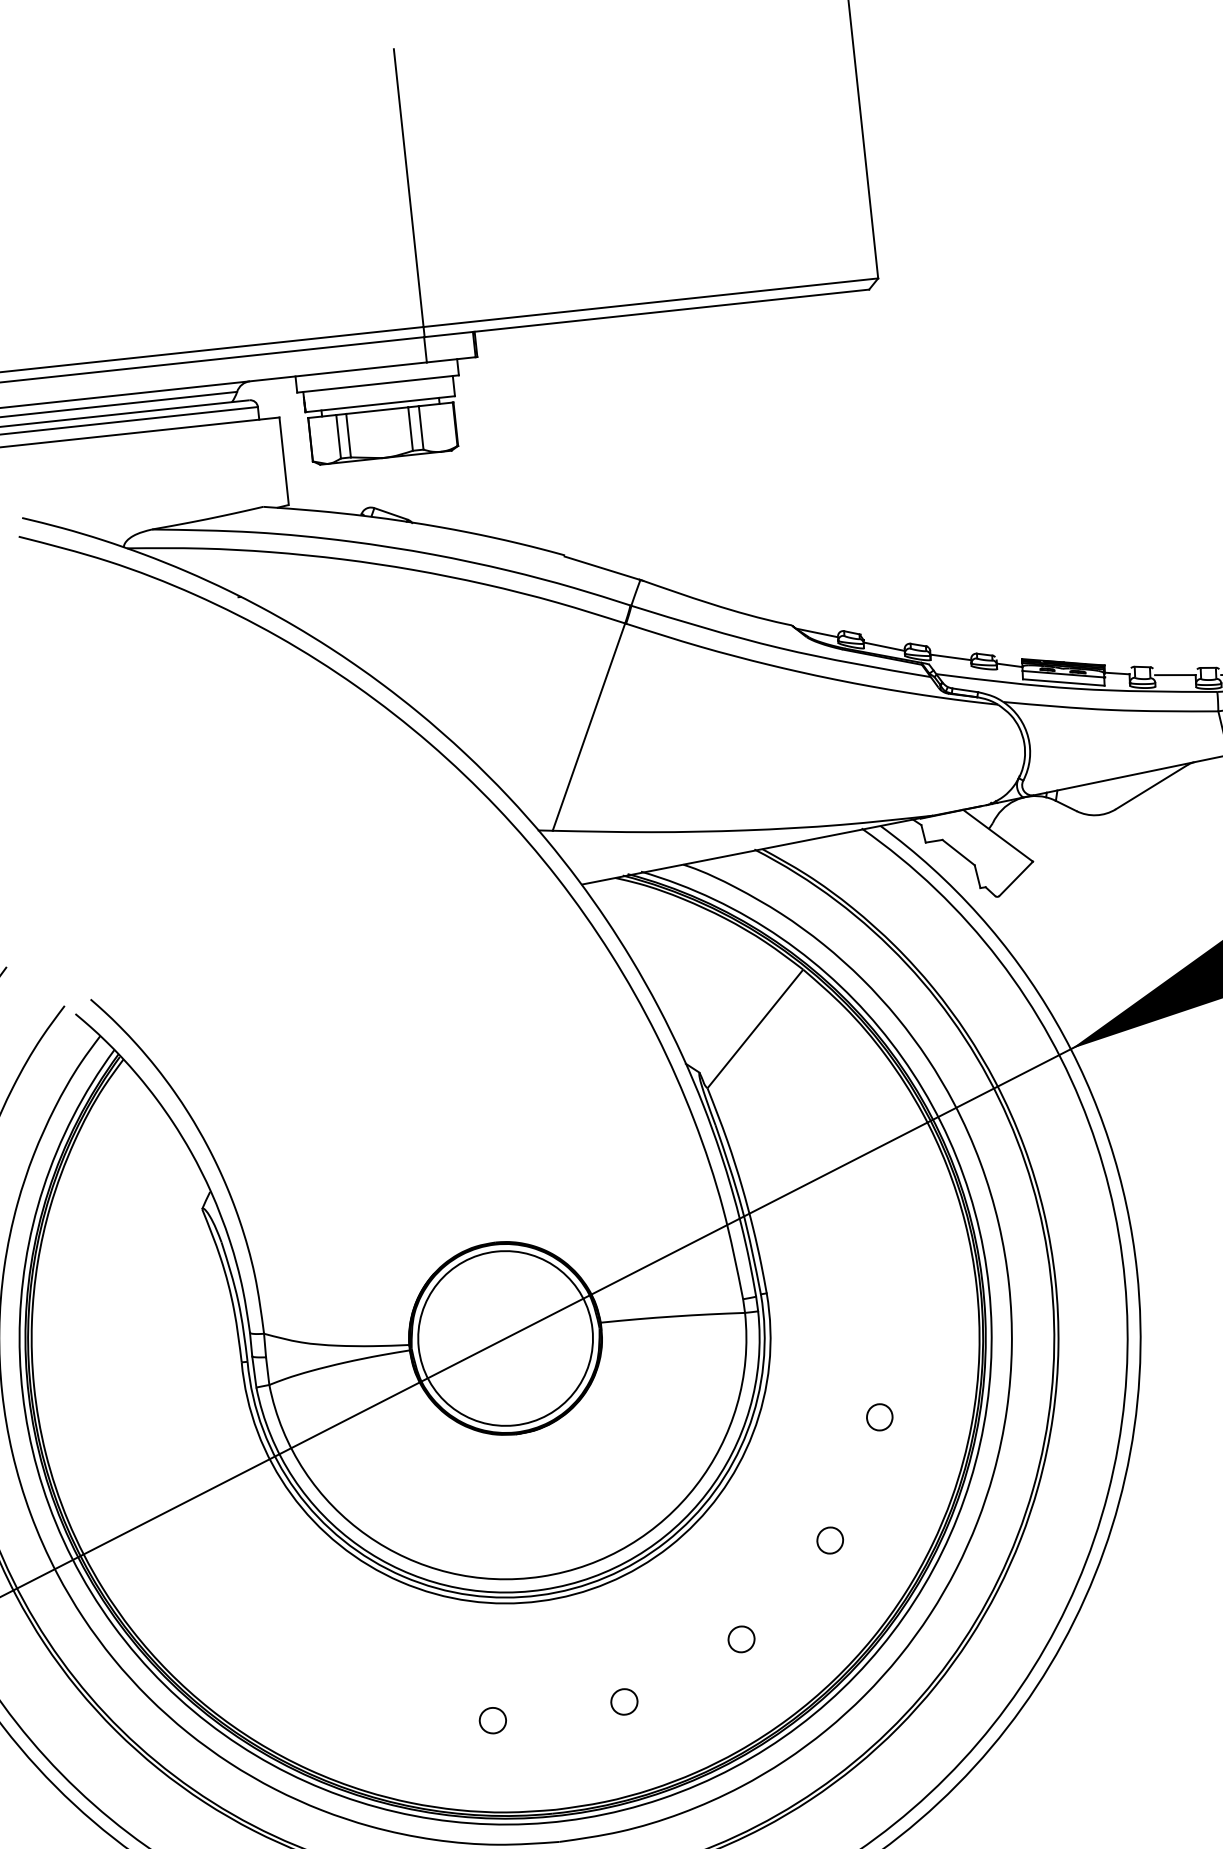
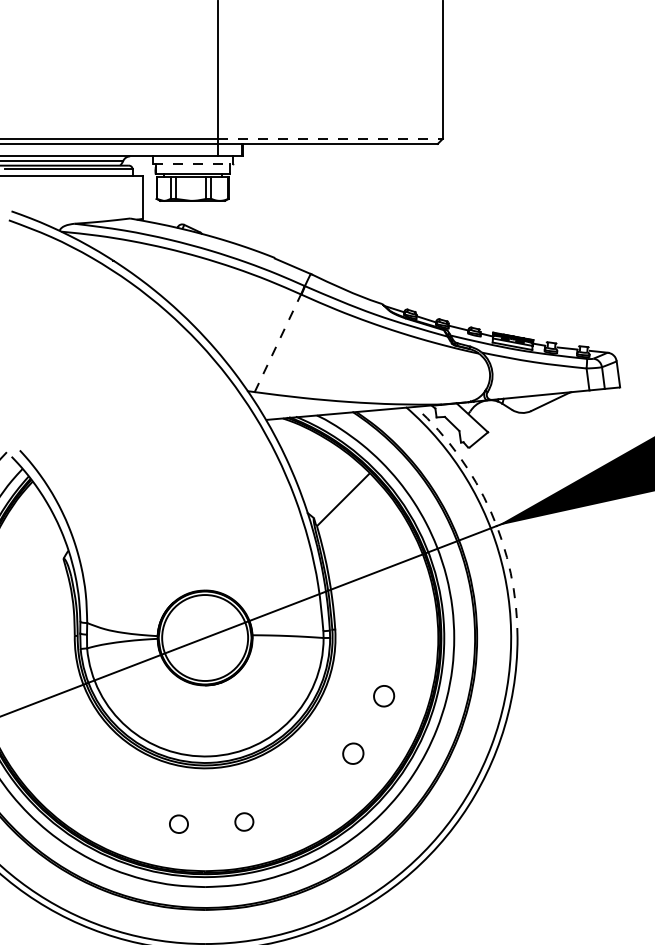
line: (651, 301) -> (330, 138), solid -> dashed
line: (377, 384) -> (192, 164), solid -> dashed
line: (590, 725) -> (278, 342), solid -> dashed
arc: (1055, 1021) -> (490, 511), solid -> dashed
part: (878, 1416) -> (383, 695), size x1.6
part: (830, 1539) -> (353, 753), size x1.6
part: (740, 1639) -> (304, 797), removed
part: (622, 1701) -> (243, 821), size x1.4
part: (492, 1721) -> (178, 824), size x1.4

